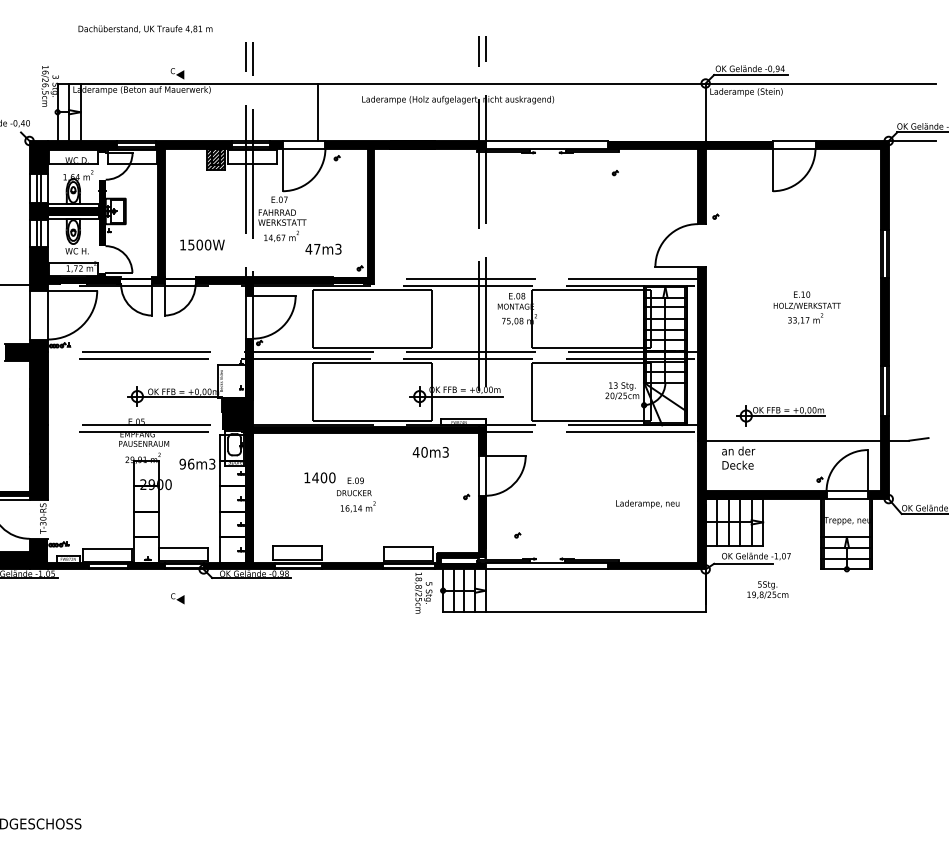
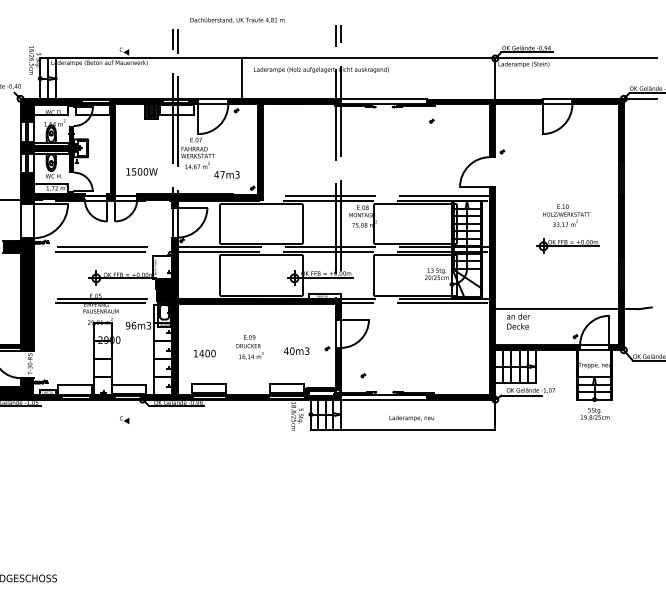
text: (145, 28) -> (237, 19), moved
line: (317, 111) -> (241, 78), moved
part: (780, 415) -> (567, 245), moved
text: (430, 452) -> (296, 351), moved
text: (319, 477) -> (204, 353), moved
text: (647, 504) -> (411, 418), moved
text: (767, 589) -> (594, 413), moved

